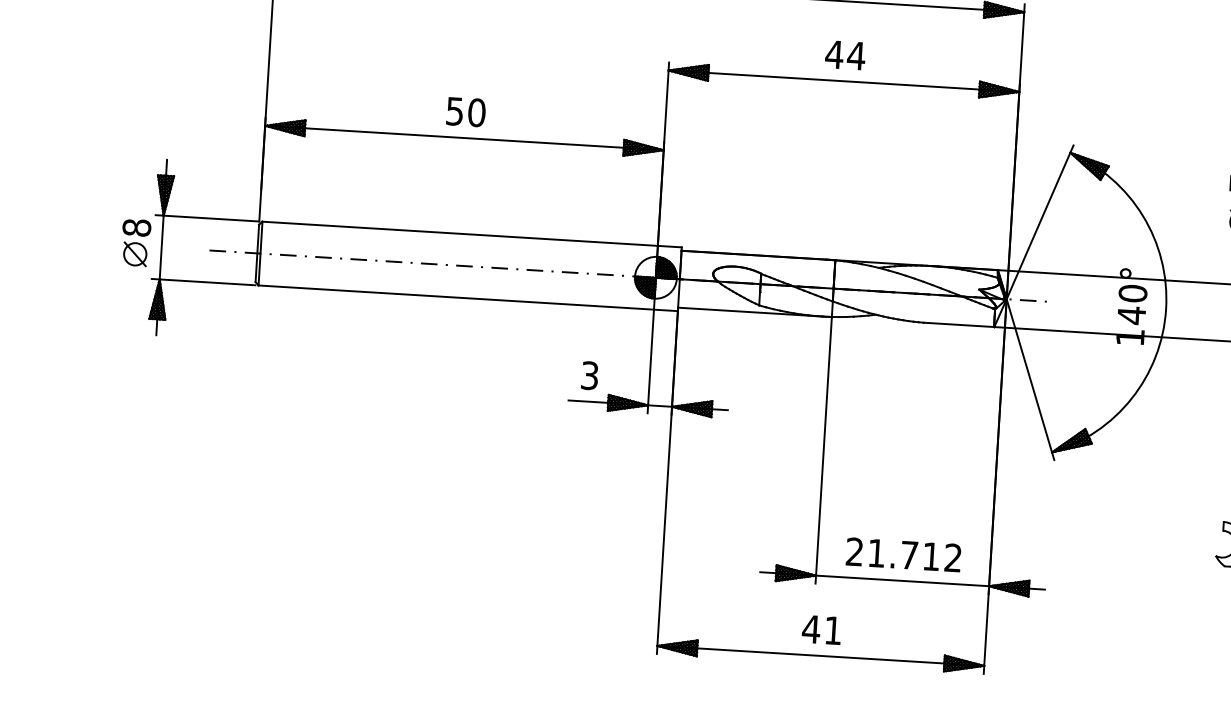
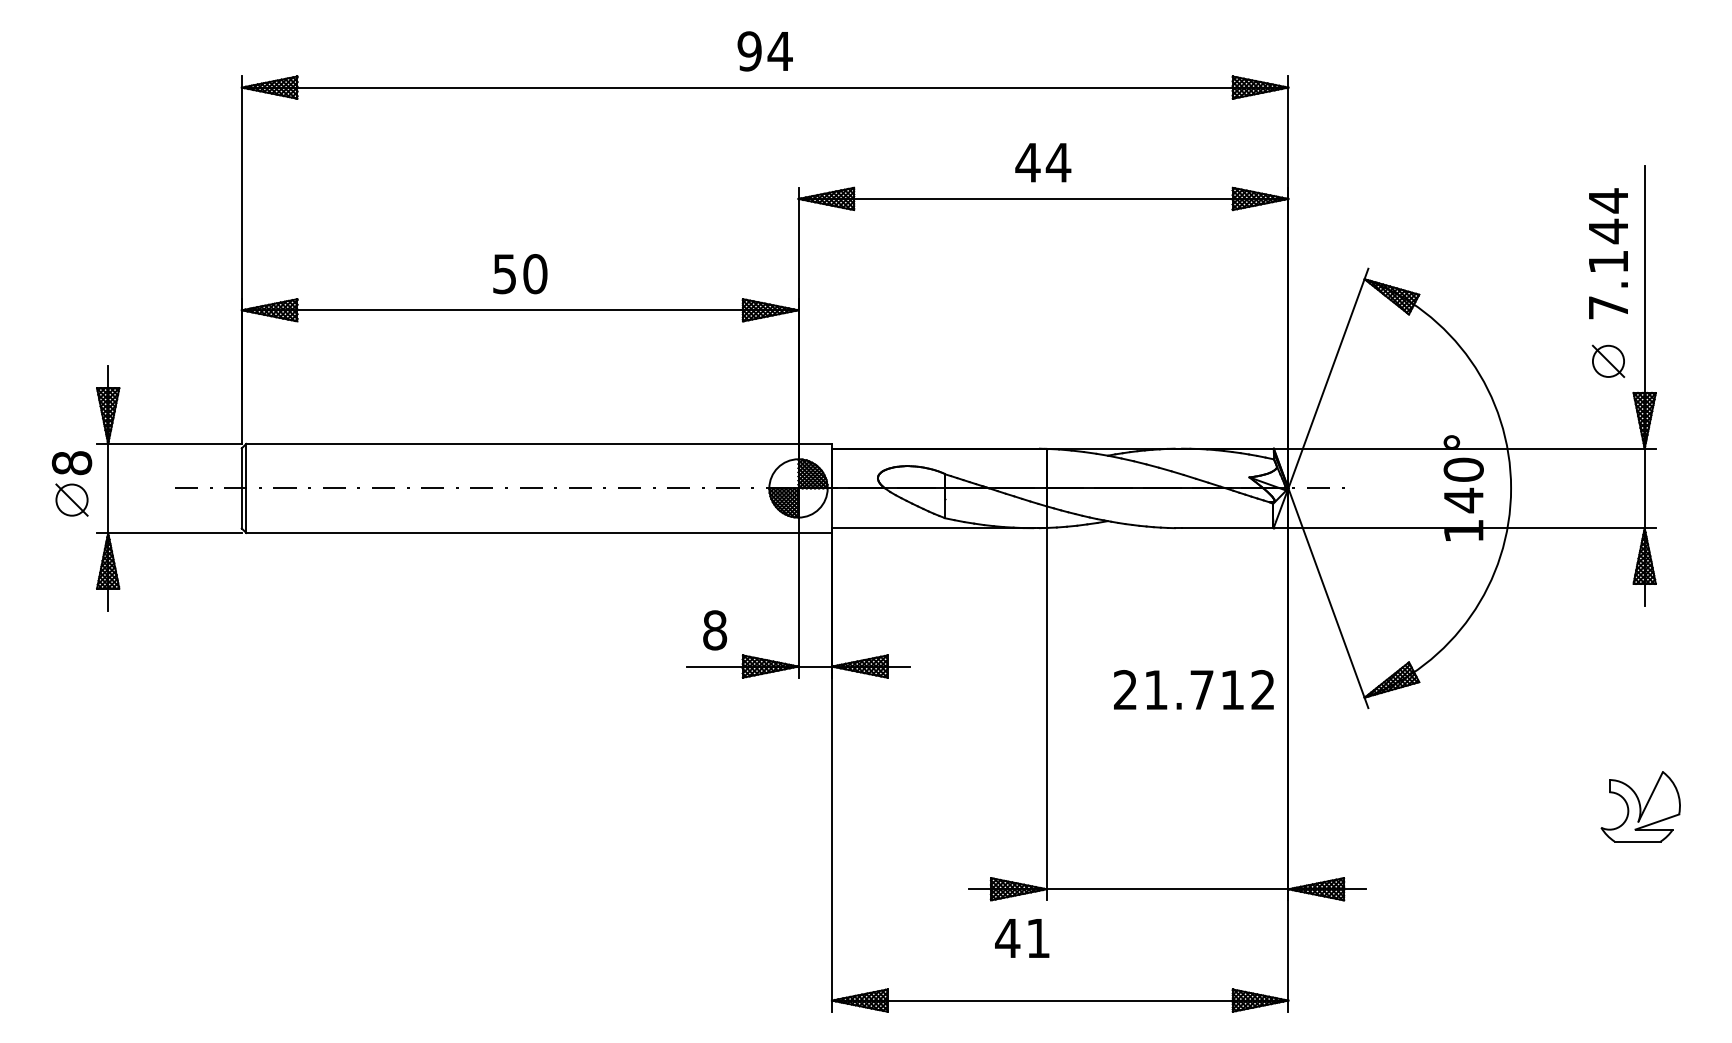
text: (590, 375) -> (715, 630), 3 -> 8
text: (903, 554) -> (1193, 689), moved
text: (821, 630) -> (1022, 938), moved

